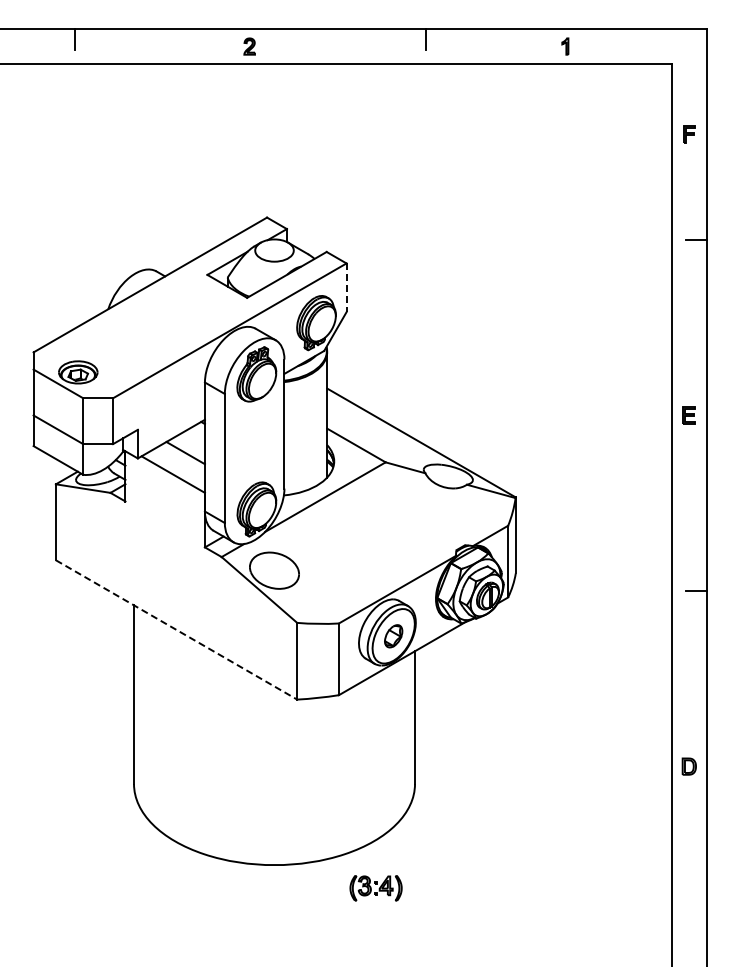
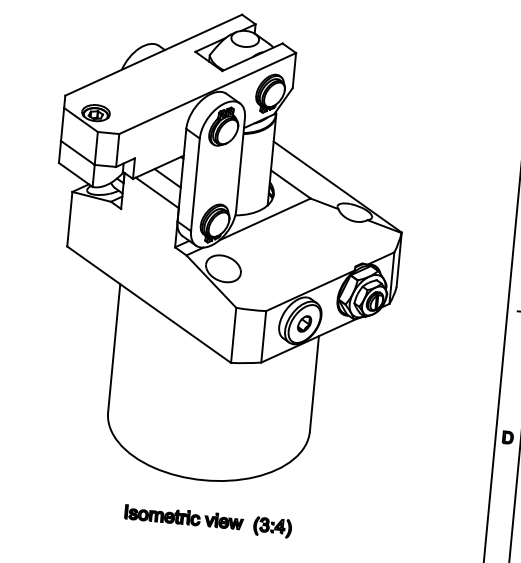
line: (346, 288) -> (294, 71), dashed -> solid
line: (177, 630) -> (149, 305), dashed -> solid
part: (375, 888) -> (272, 527), moved
part: (252, 918) -> (184, 517), added

